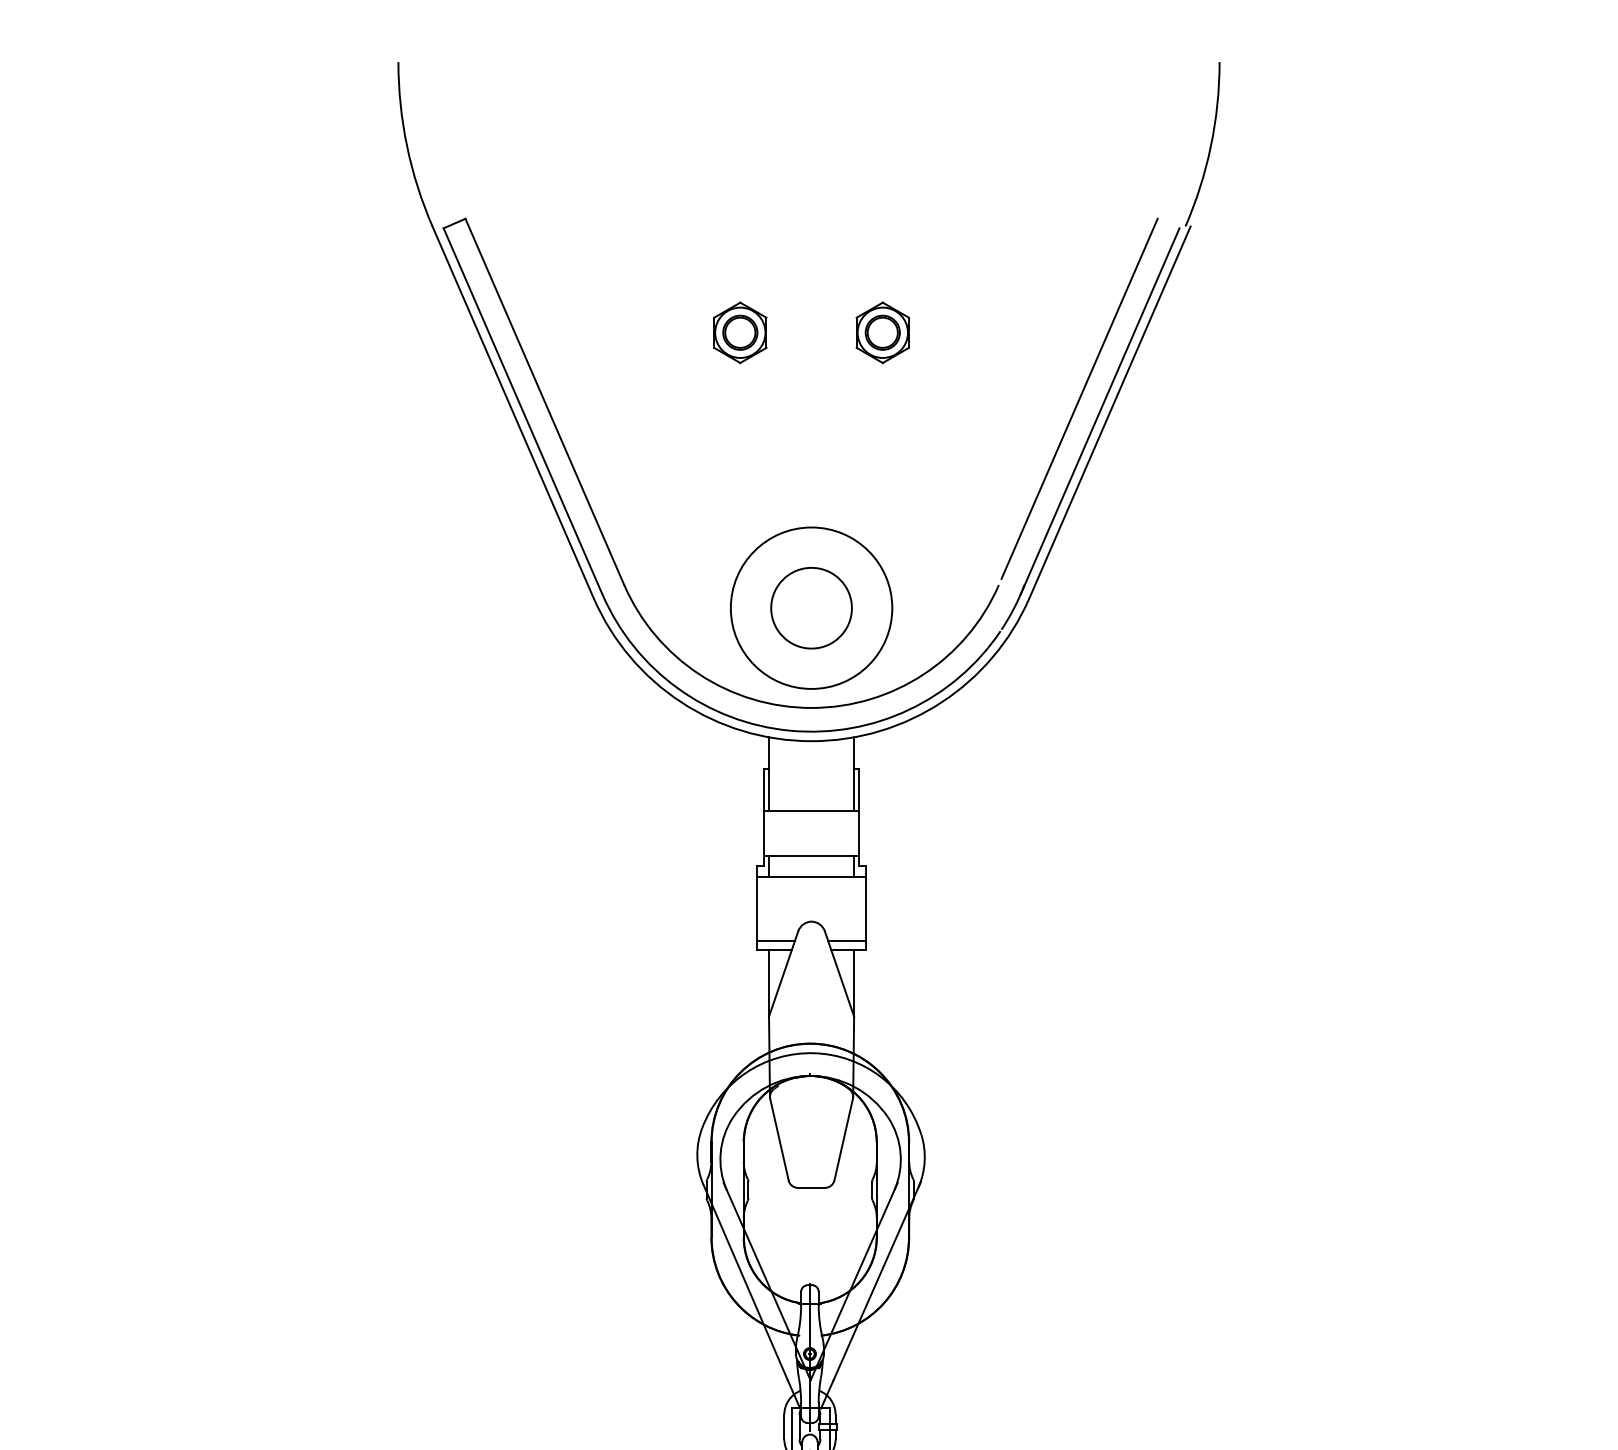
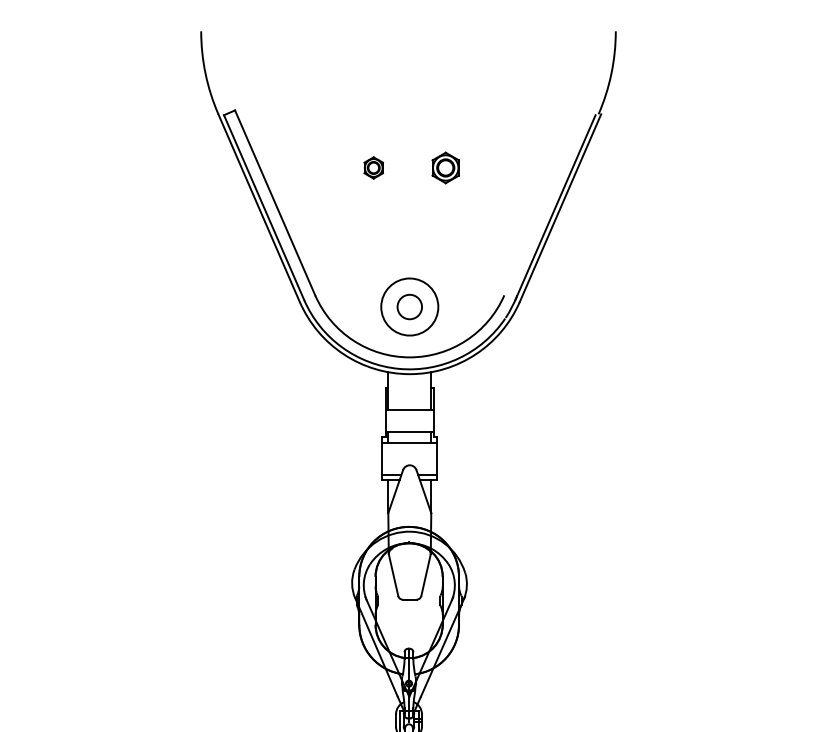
part: (739, 331) -> (373, 167), size x0.7
line: (1078, 399) -> (544, 201), removed
circle: (810, 607) -> (409, 306), size x0.6
circle: (810, 607) -> (409, 306), size x0.7

